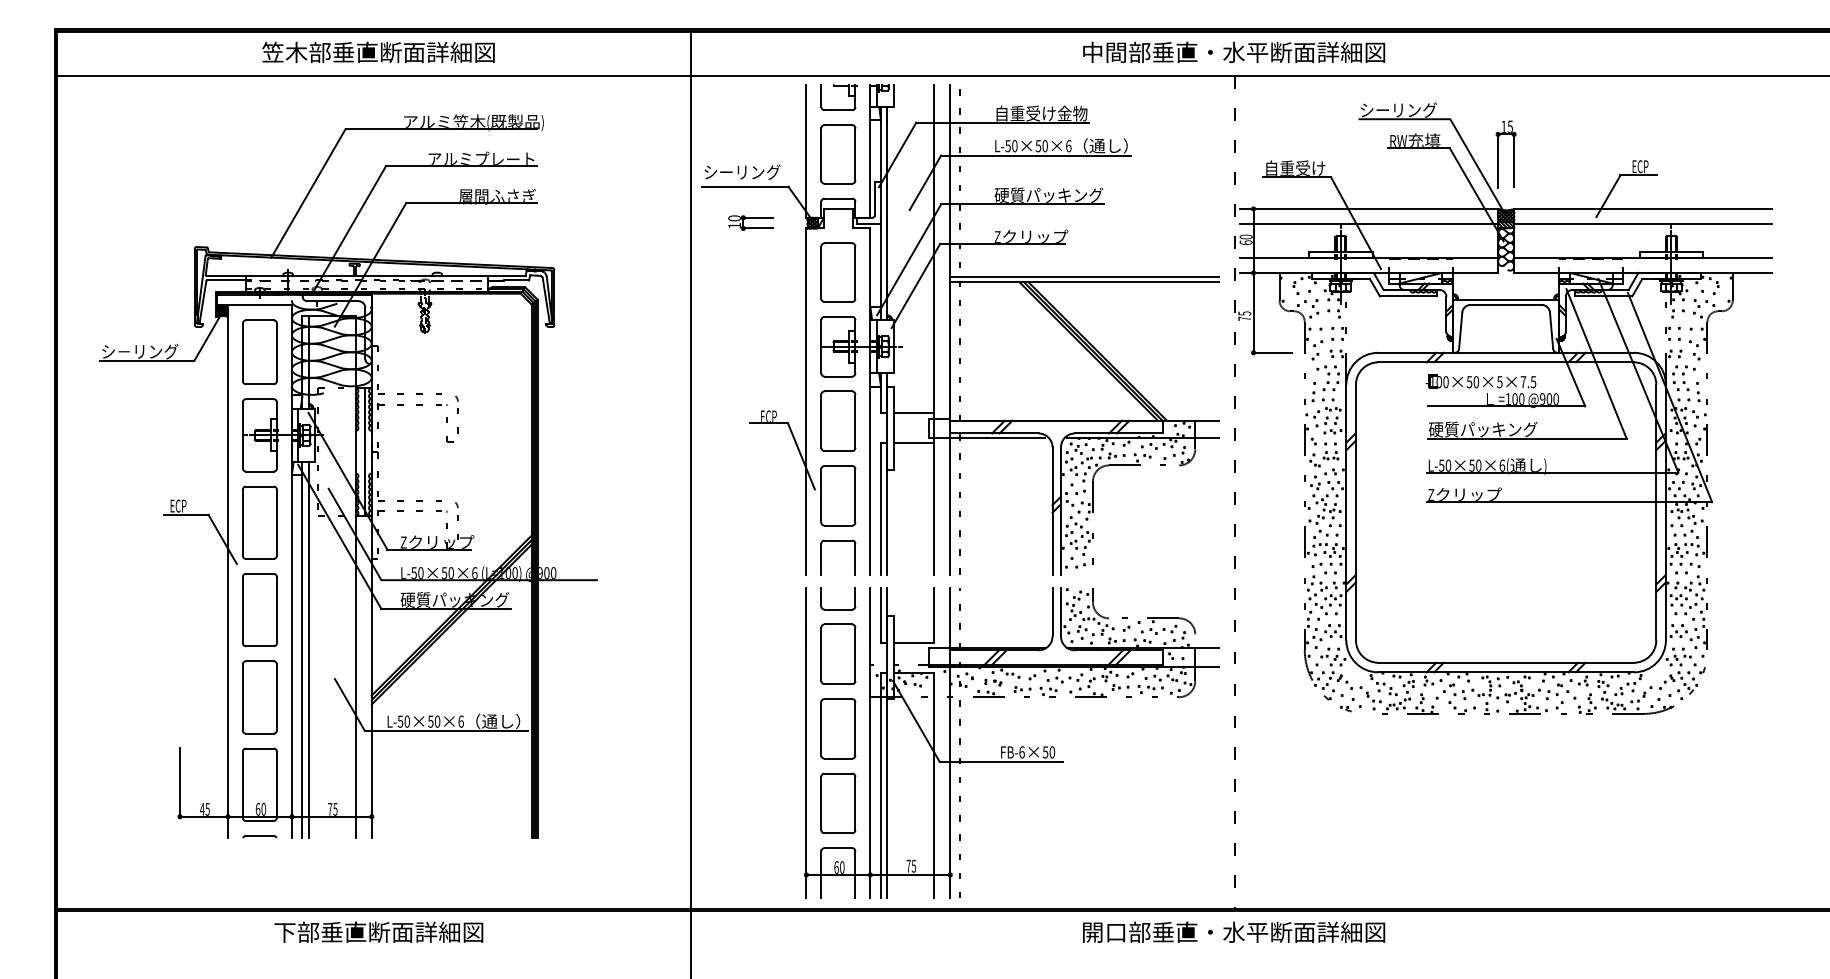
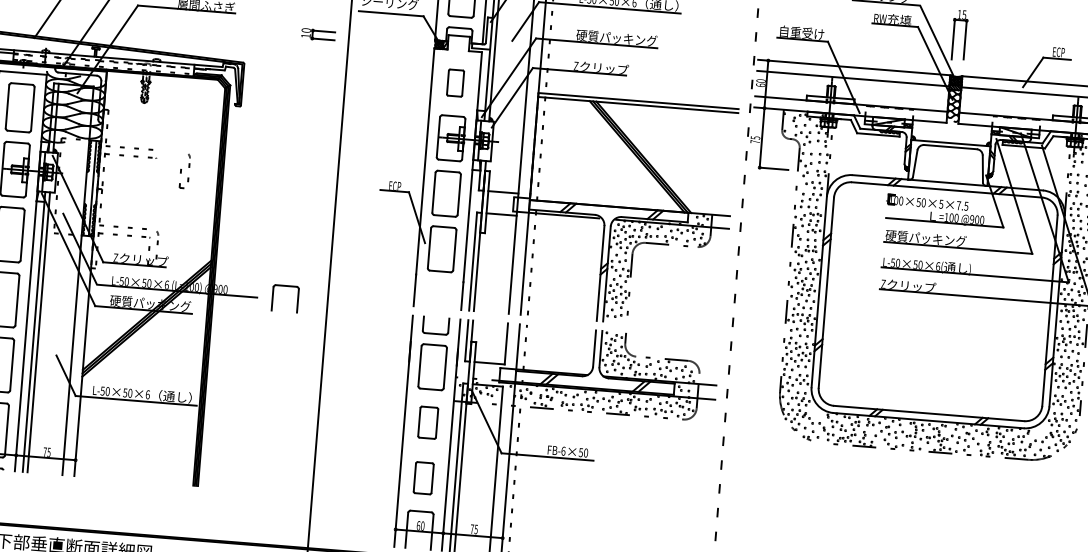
part: (750, 222) -> (317, 34), moved
part: (838, 272) -> (455, 83), size x0.6
part: (452, 418) -> (184, 170), moved
part: (838, 541) -> (286, 286), moved
part: (838, 728) -> (428, 422), size x0.7
part: (838, 803) -> (423, 478), size x0.7

